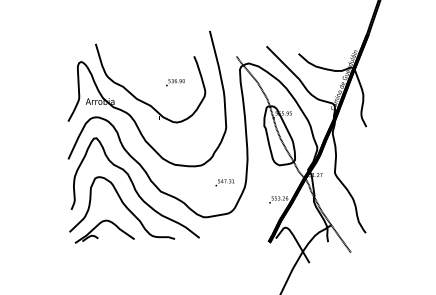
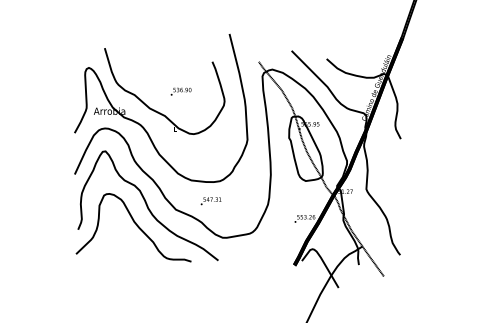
text: (175, 82) -> (181, 91), moved
text: (224, 182) -> (210, 200), moved
part: (100, 224) -> (109, 245), removed

